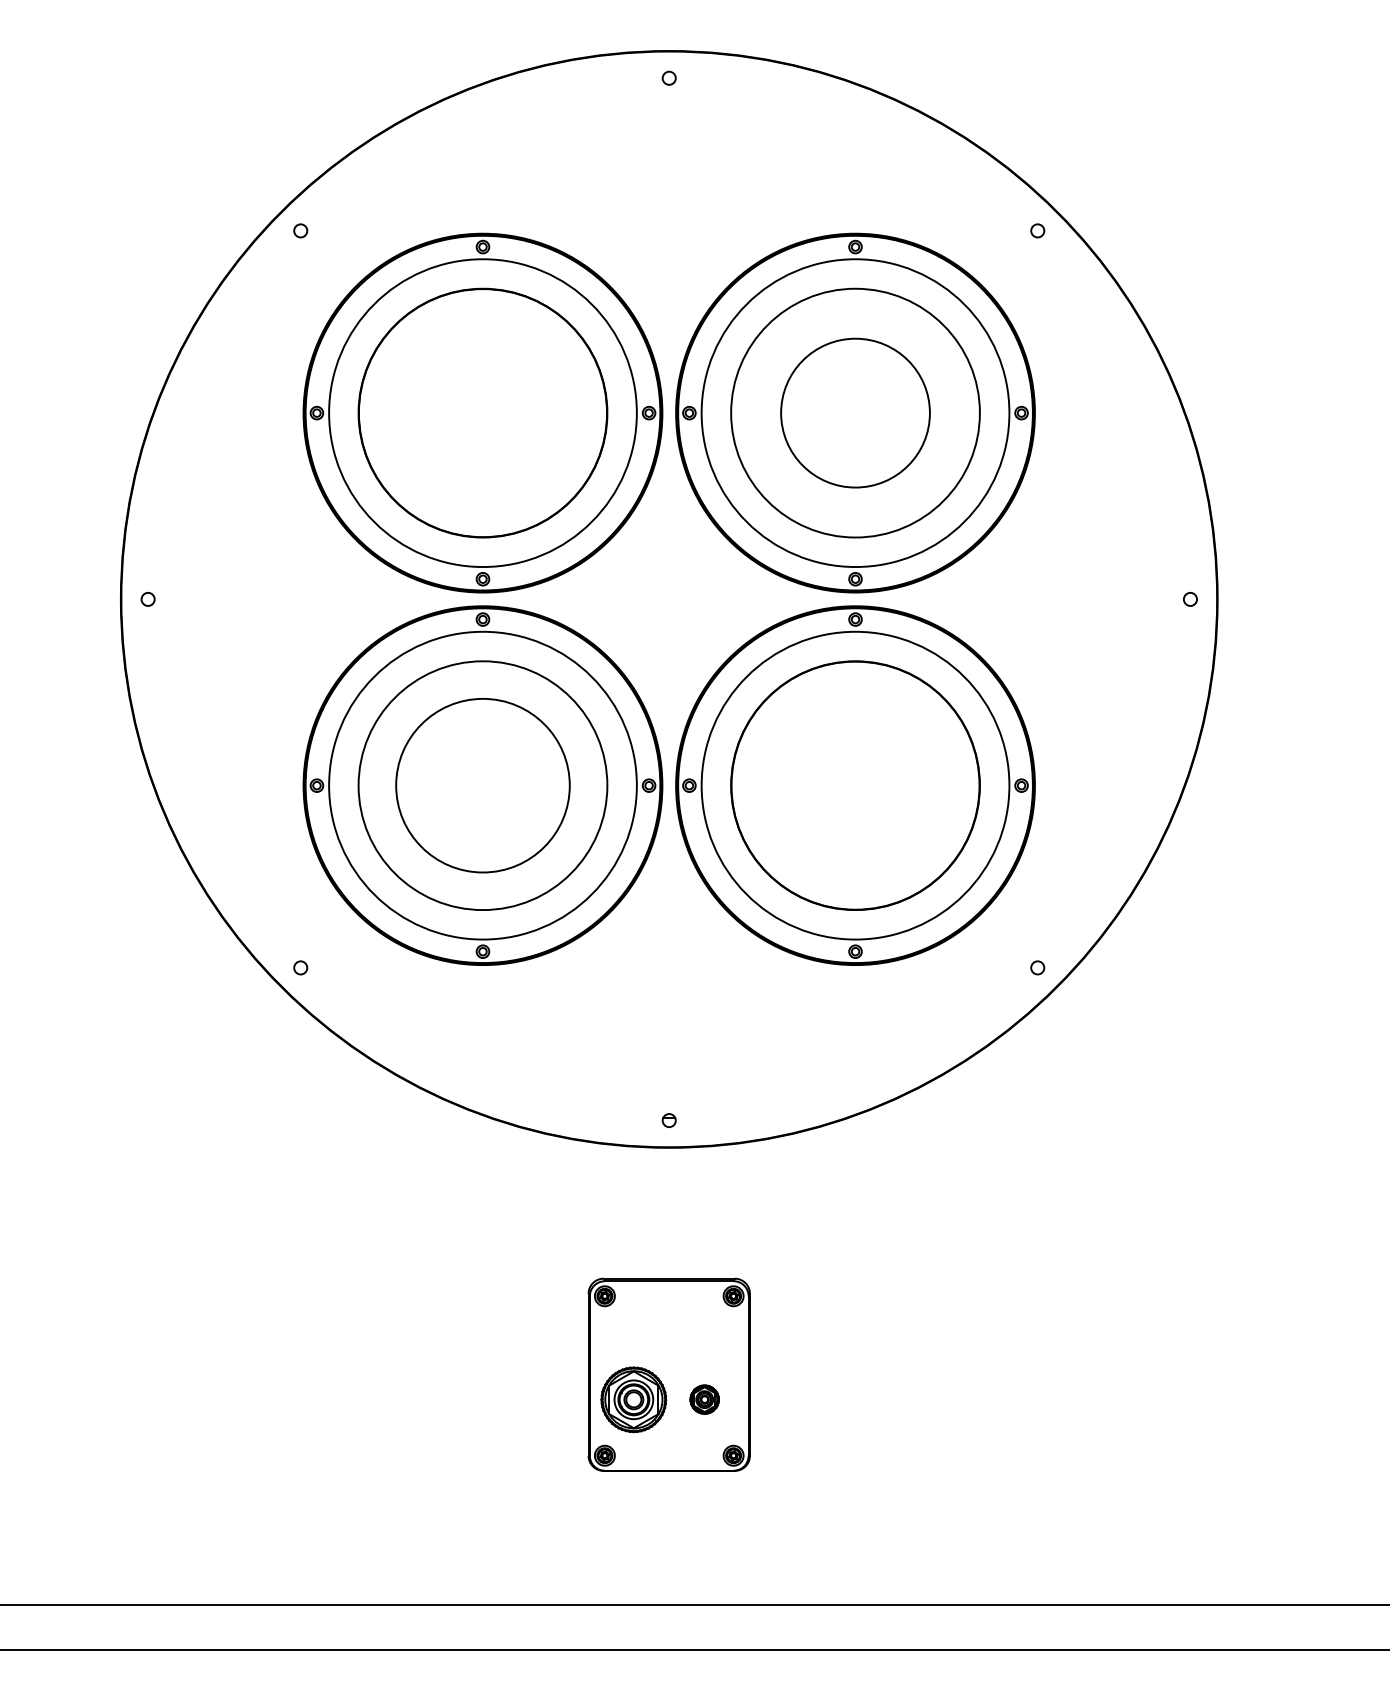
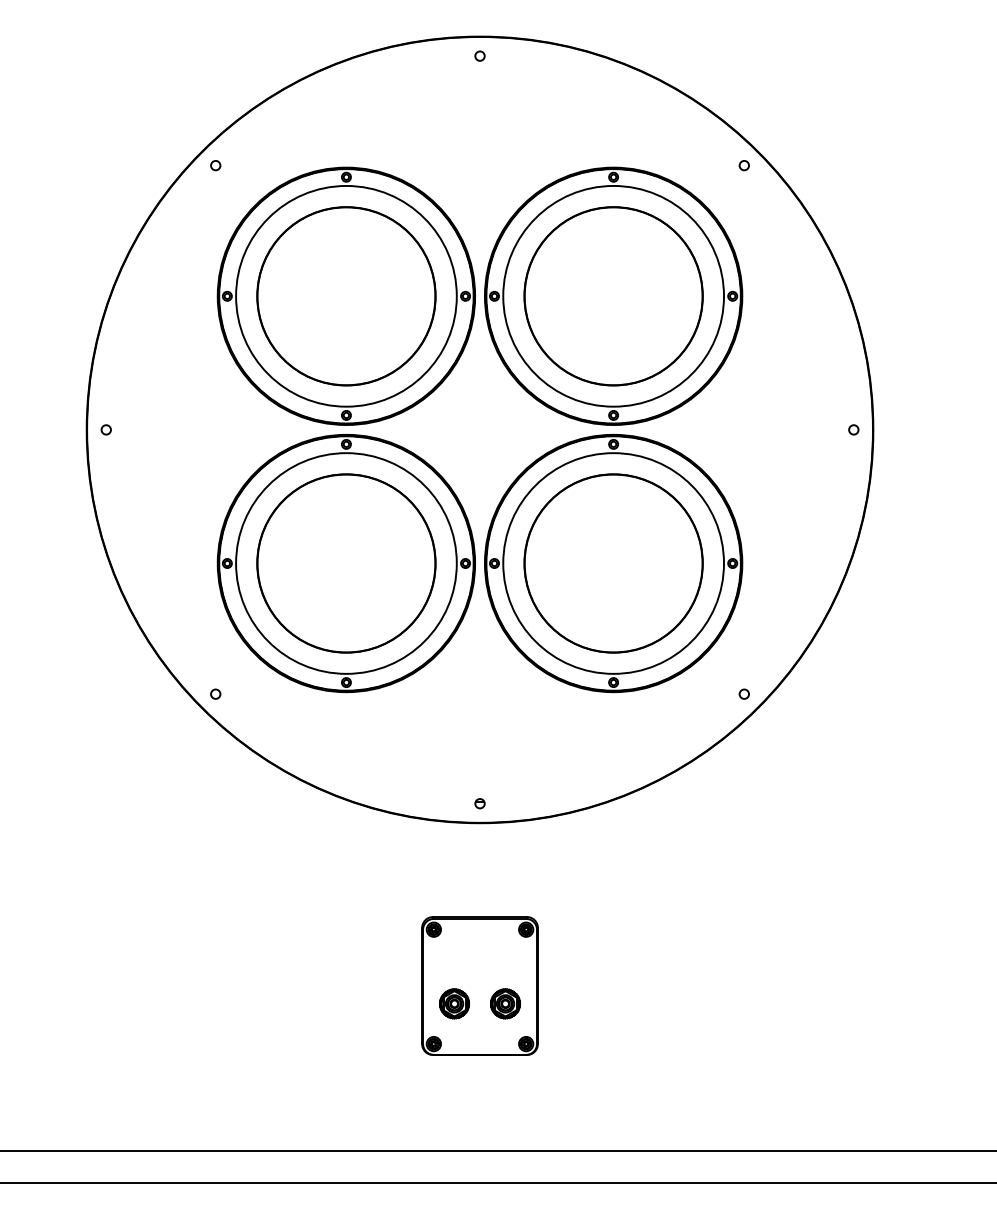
circle: (855, 413) -> (613, 296), size x1.67
circle: (482, 785) -> (346, 563), size x1.43
part: (633, 1399) -> (454, 1003), size x0.62
part: (704, 1399) -> (505, 1003), size x1.43

